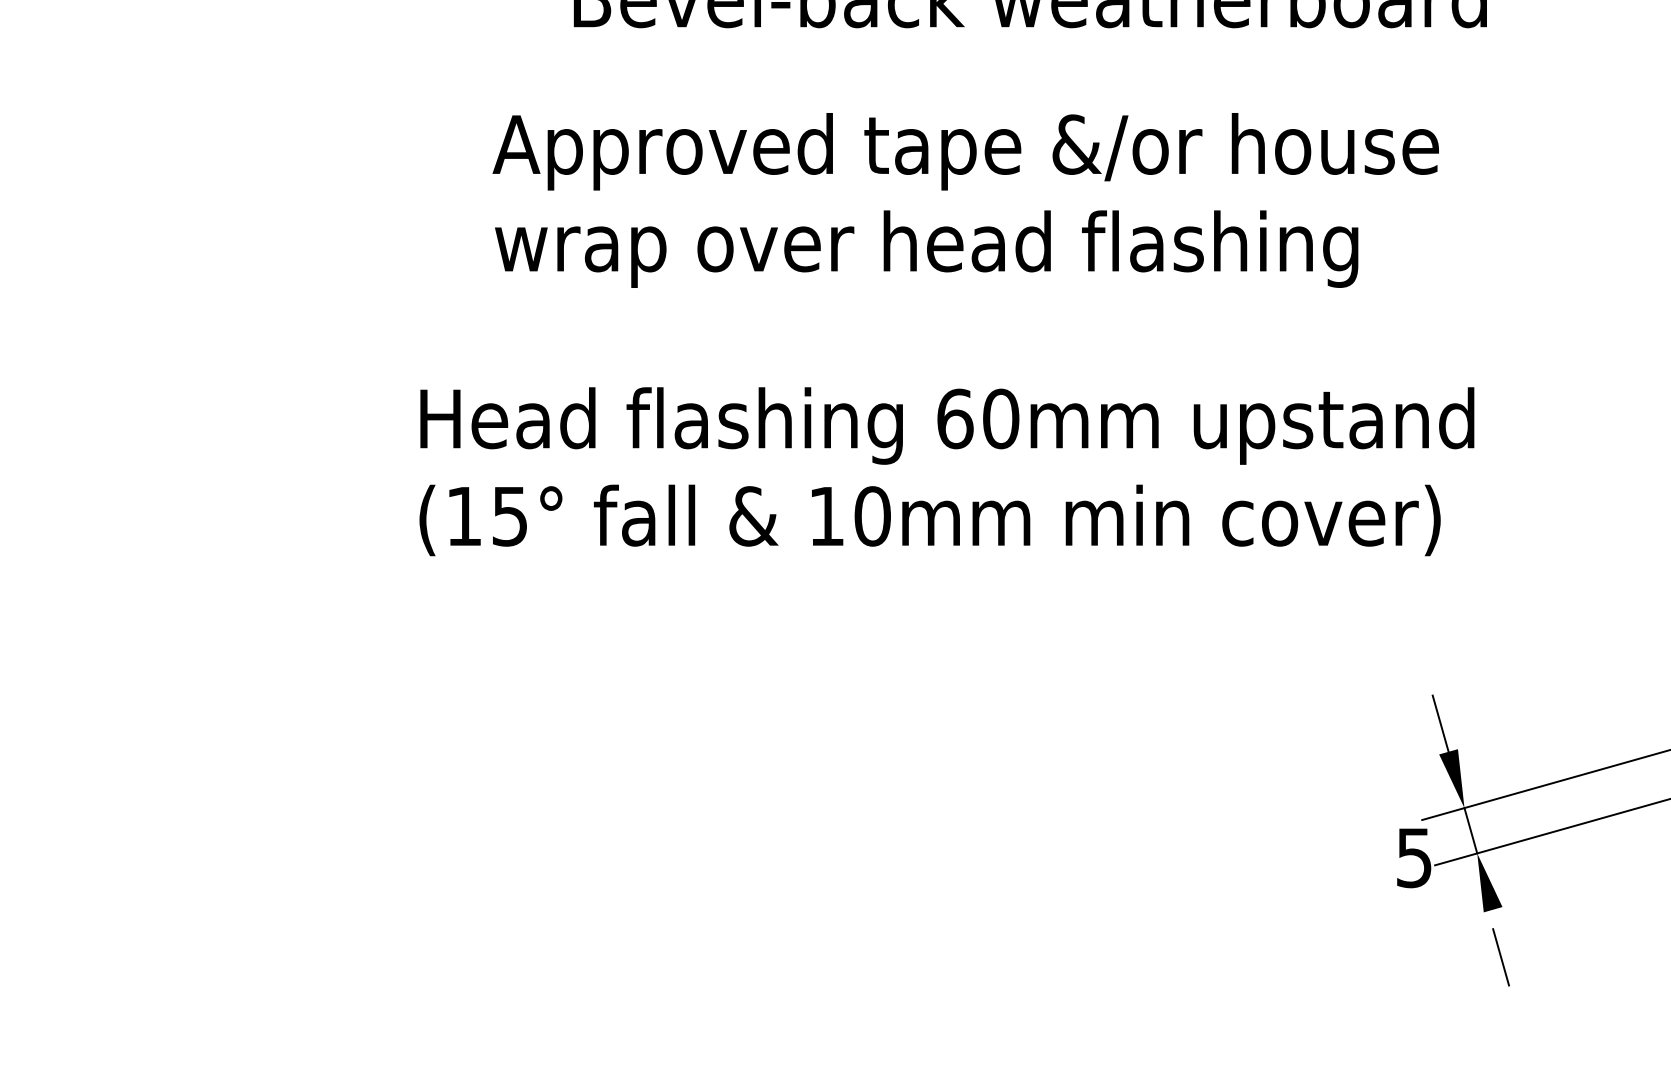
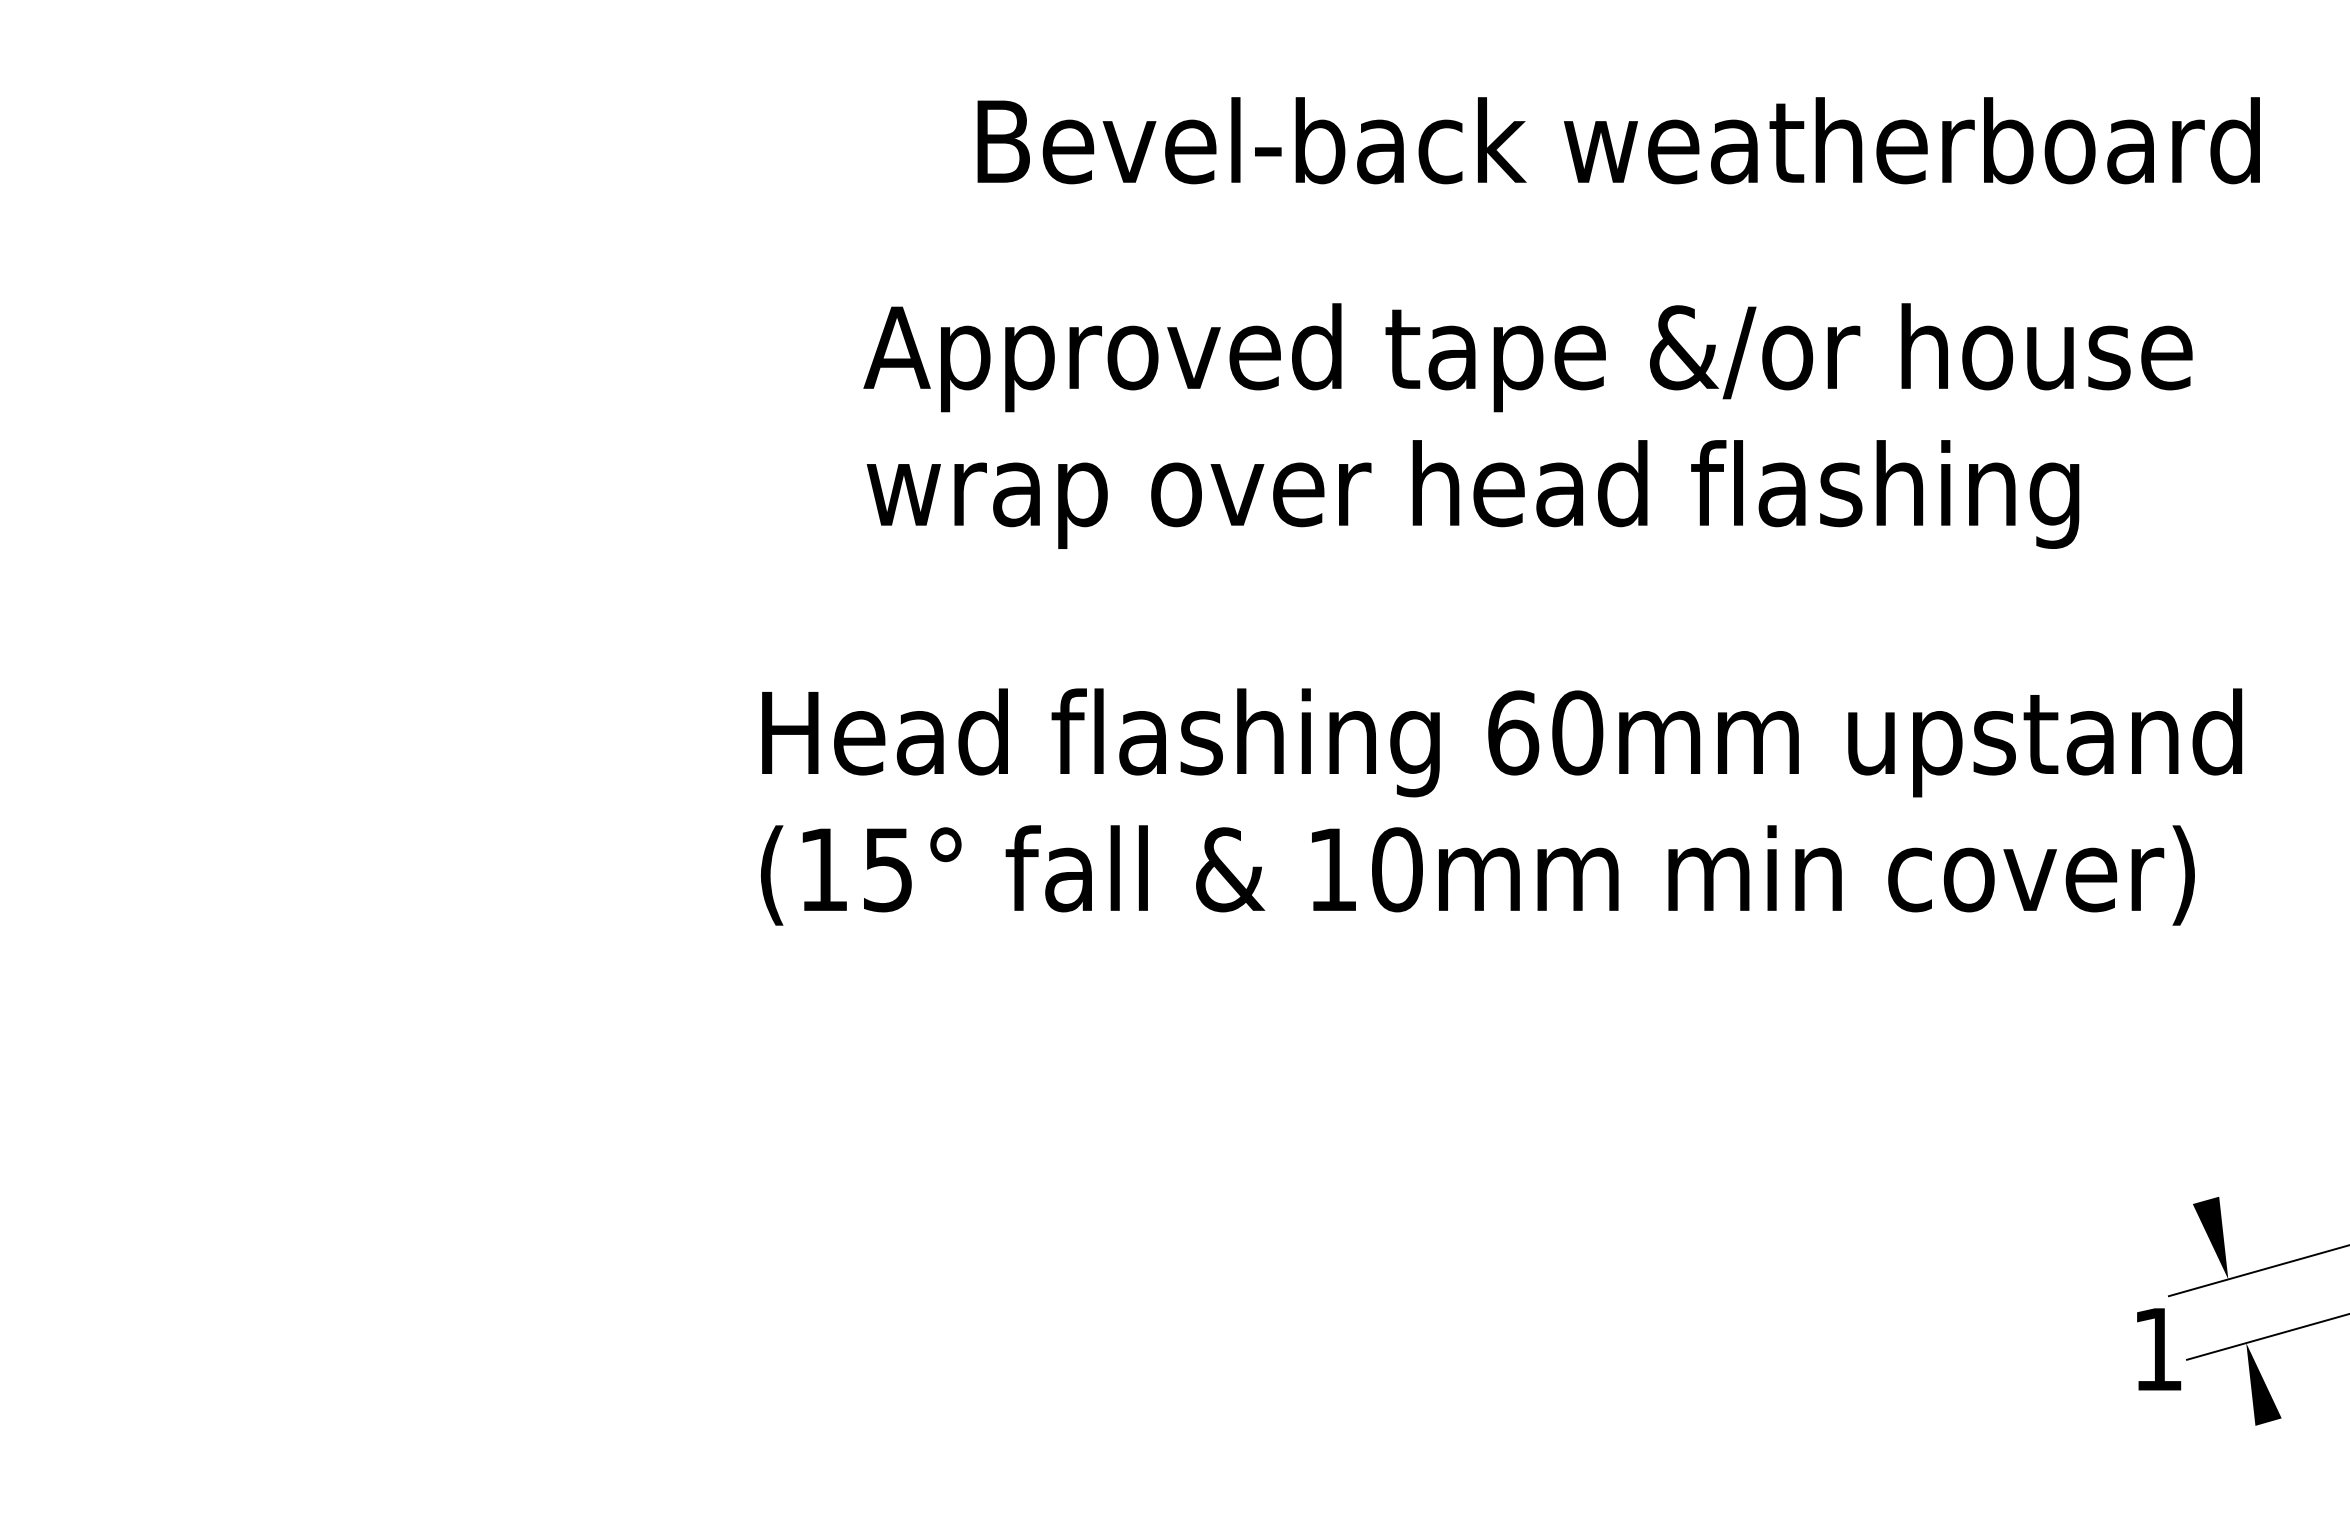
line: (1440, 723) -> (2194, 1160), removed
line: (1471, 830) -> (2237, 1311), removed
text: (1414, 858) -> (2157, 1349), 5 -> 1
line: (1500, 956) -> (2279, 1488), removed

